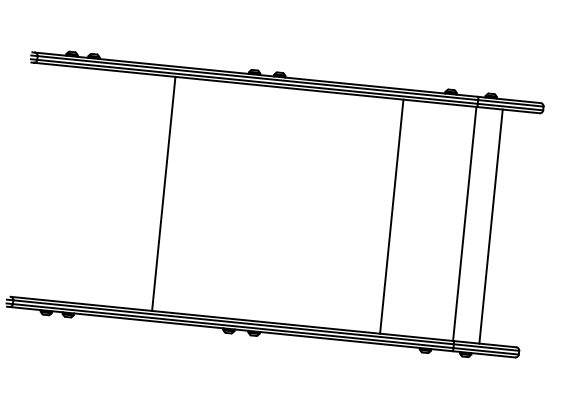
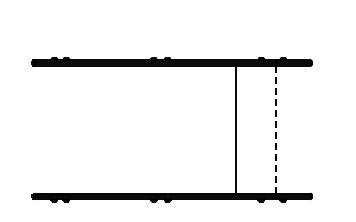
line: (164, 193) -> (111, 129), removed
line: (464, 223) -> (275, 129), solid -> dashed
line: (491, 226) -> (290, 129), removed

